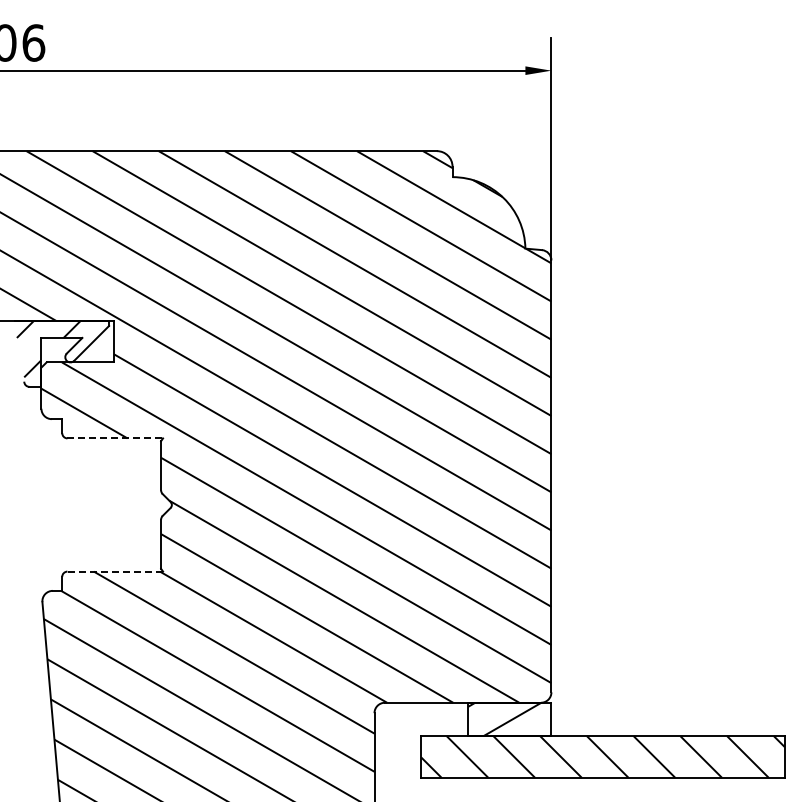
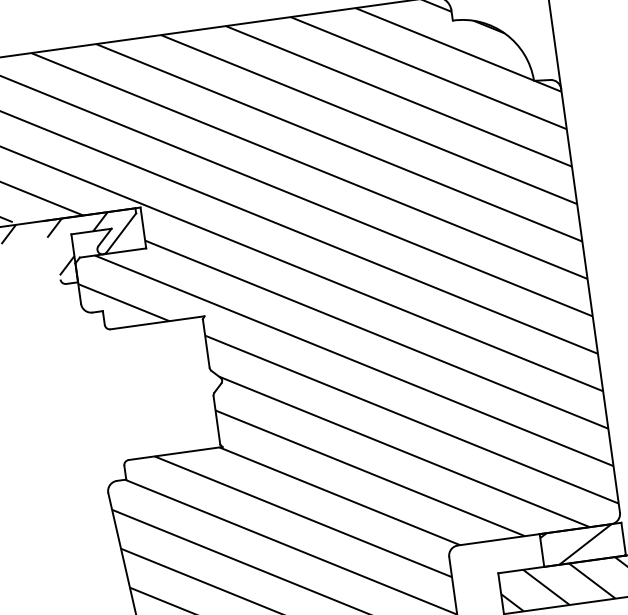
line: (115, 438) -> (157, 322), dashed -> solid
line: (115, 571) -> (175, 453), dashed -> solid

